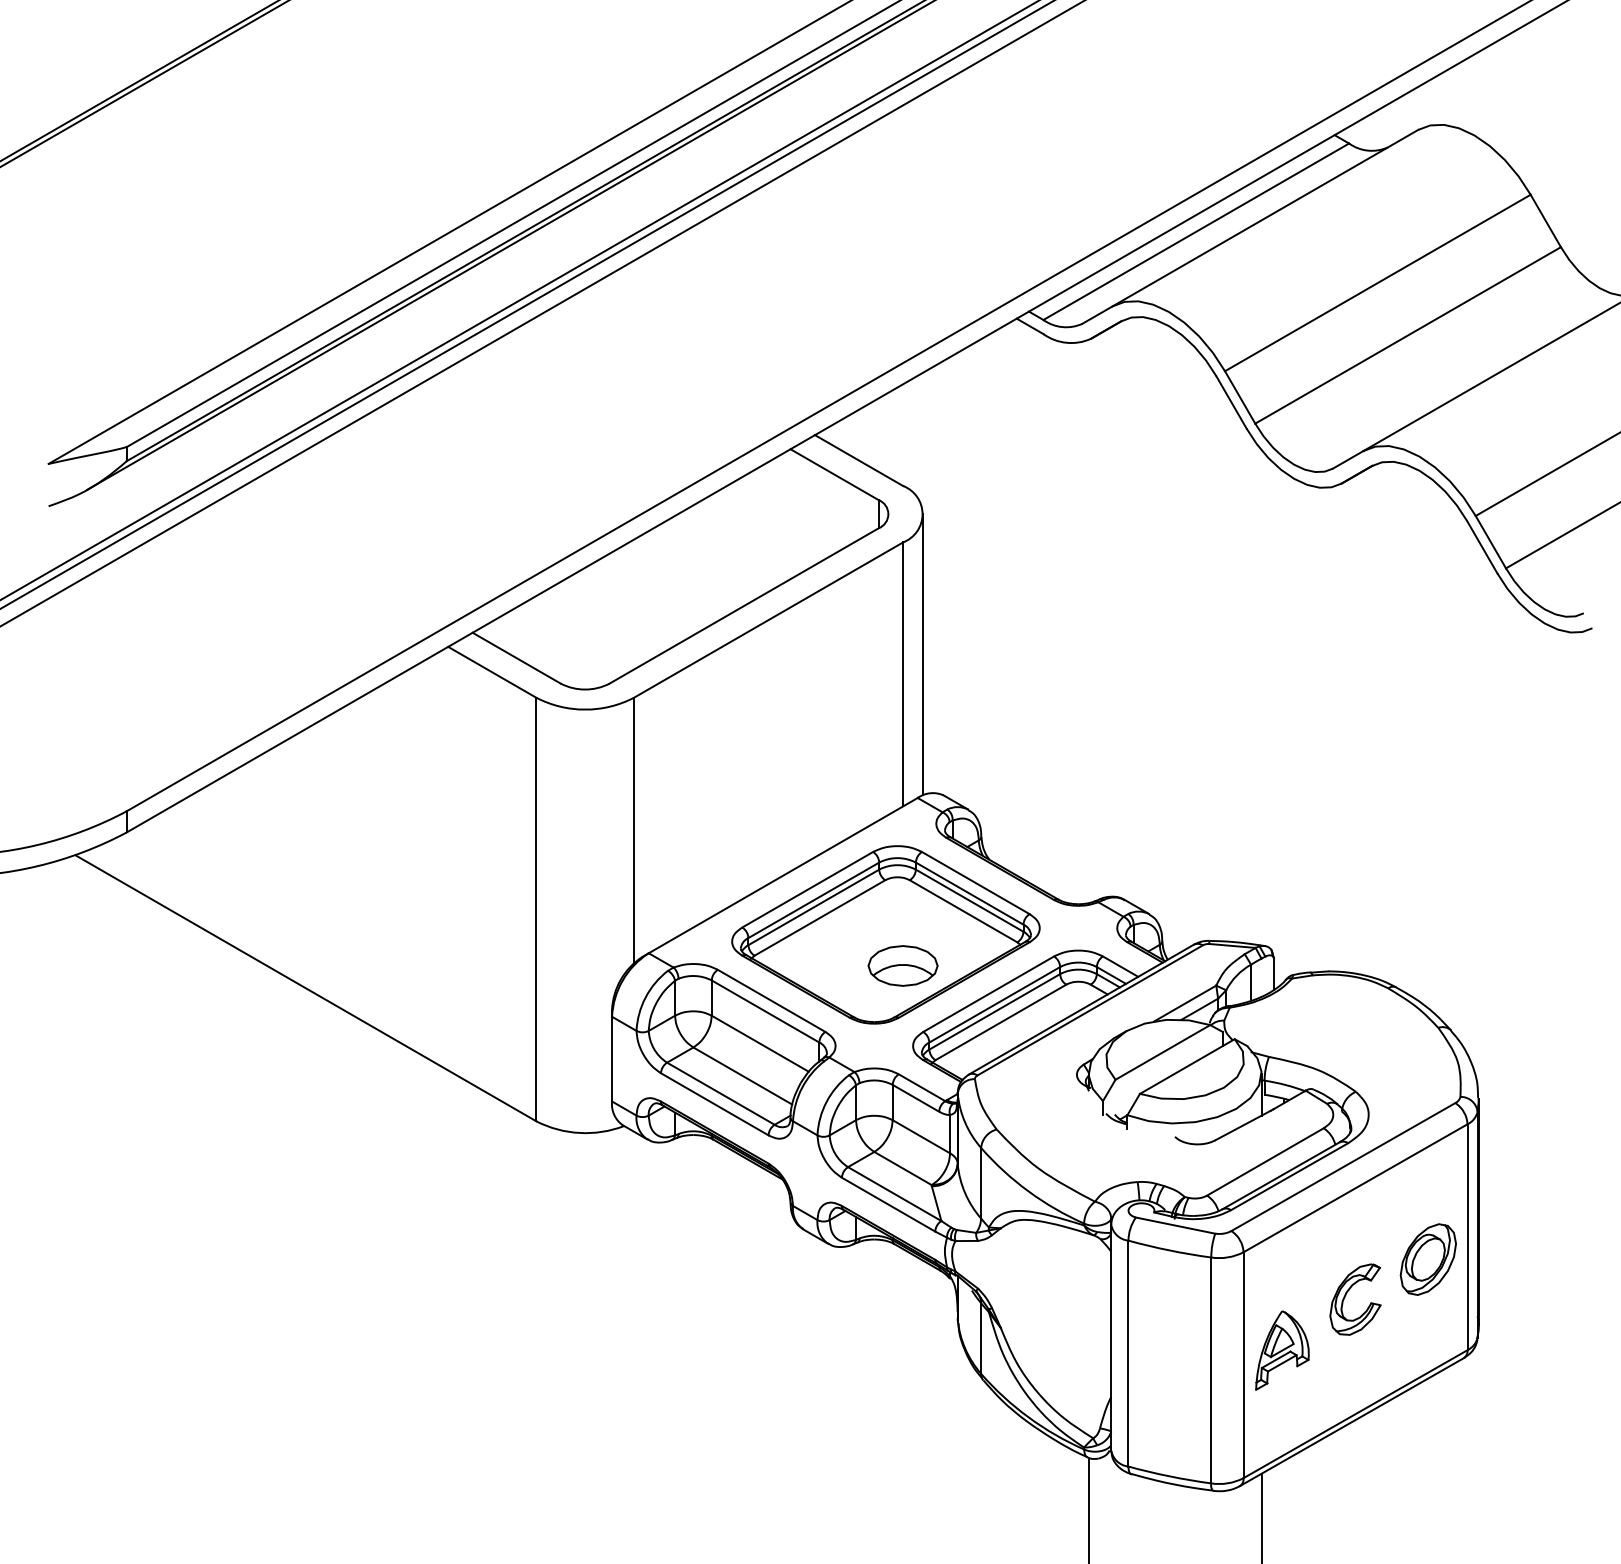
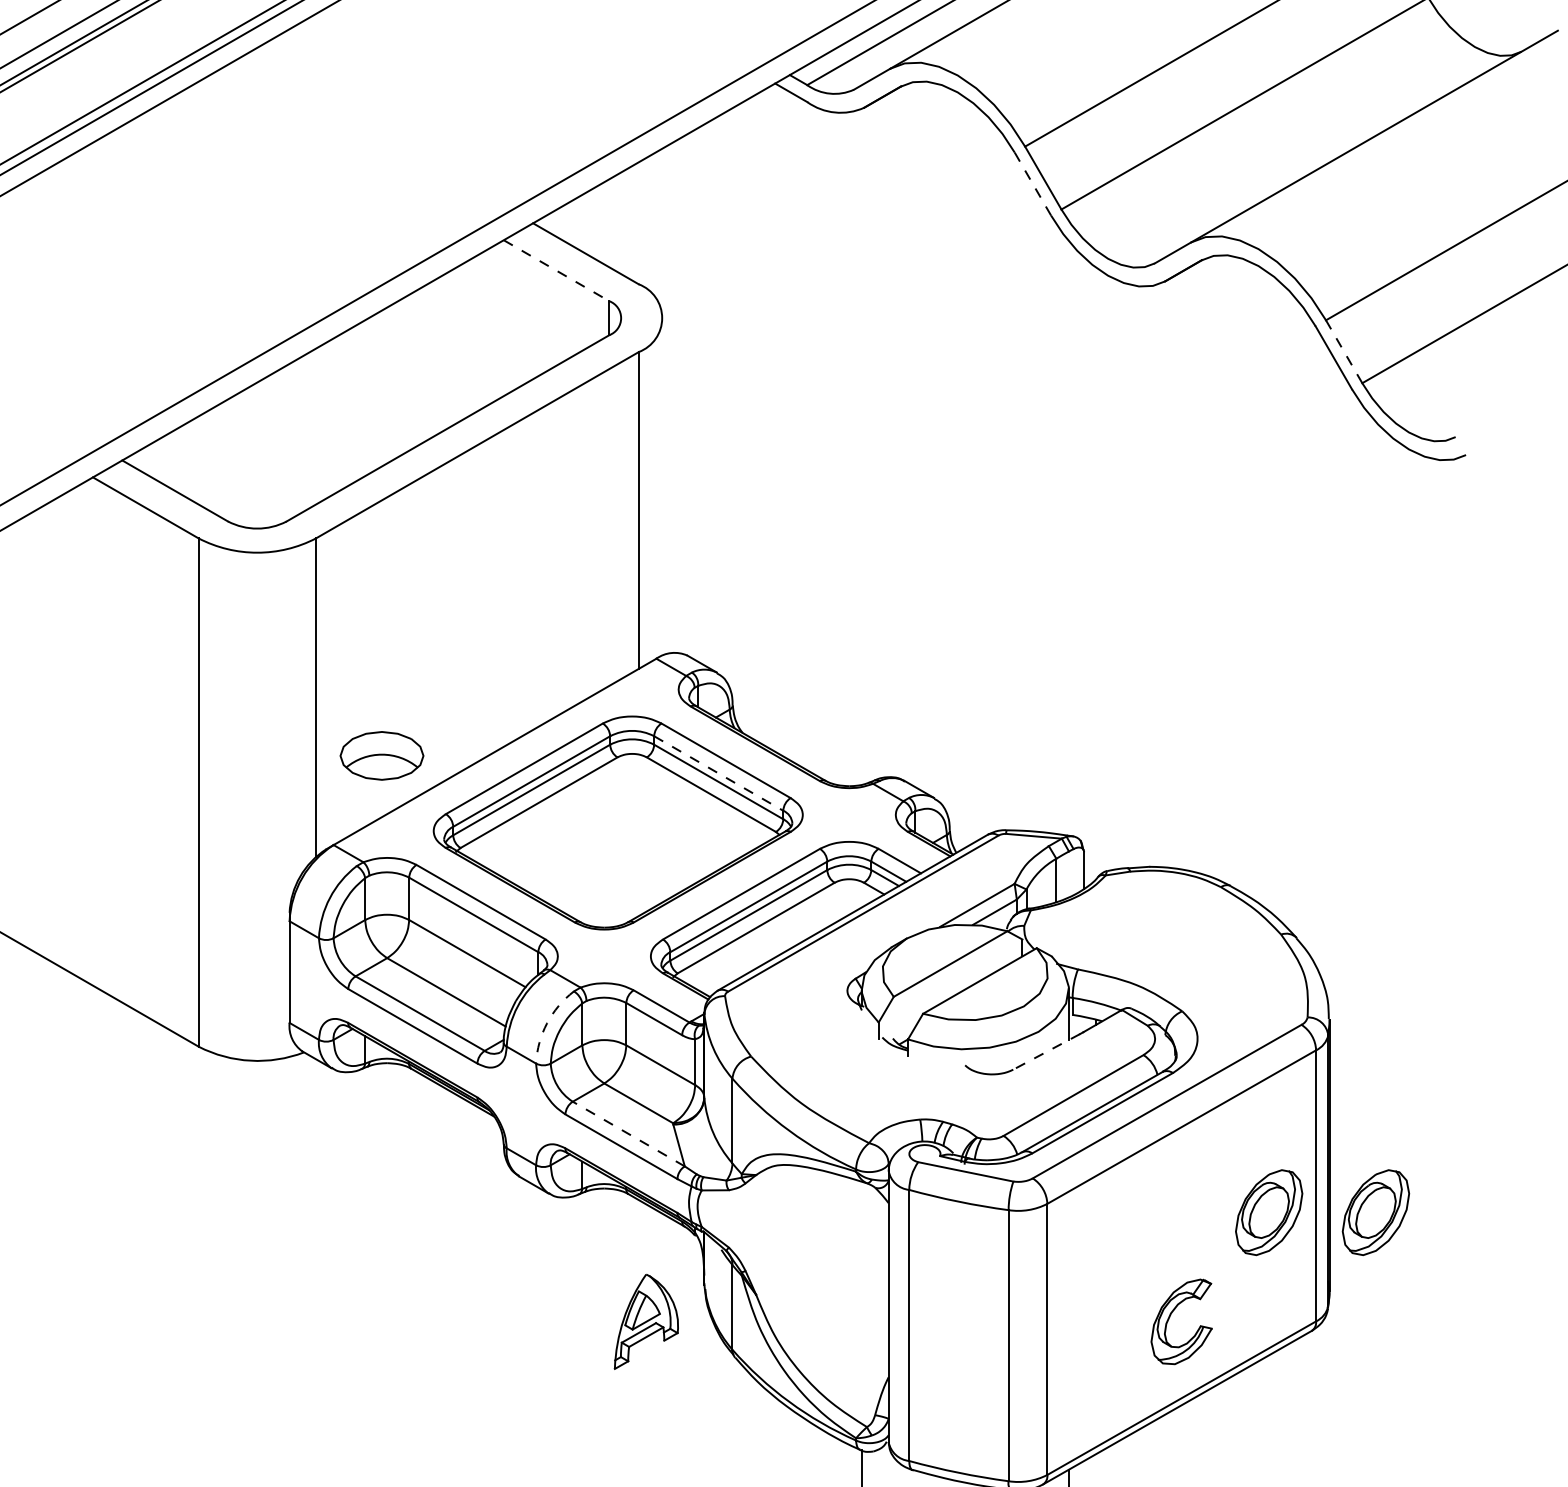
line: (1231, 402) -> (1032, 184), solid -> dashed
line: (834, 474) -> (556, 270), solid -> dashed
line: (1491, 542) -> (1344, 352), solid -> dashed
line: (923, 654) -> (663, 486), removed
line: (970, 893) -> (719, 773), solid -> dashed
part: (902, 965) -> (381, 755), moved
arc: (826, 1101) -> (546, 1022), solid -> dashed
line: (1242, 1125) -> (1046, 1051), solid -> dashed
line: (894, 1194) -> (628, 1134), solid -> dashed
part: (1516, 1259) -> (1374, 1212), added
part: (1346, 1295) -> (1170, 1316), moved
part: (1282, 1350) -> (646, 1321), moved

